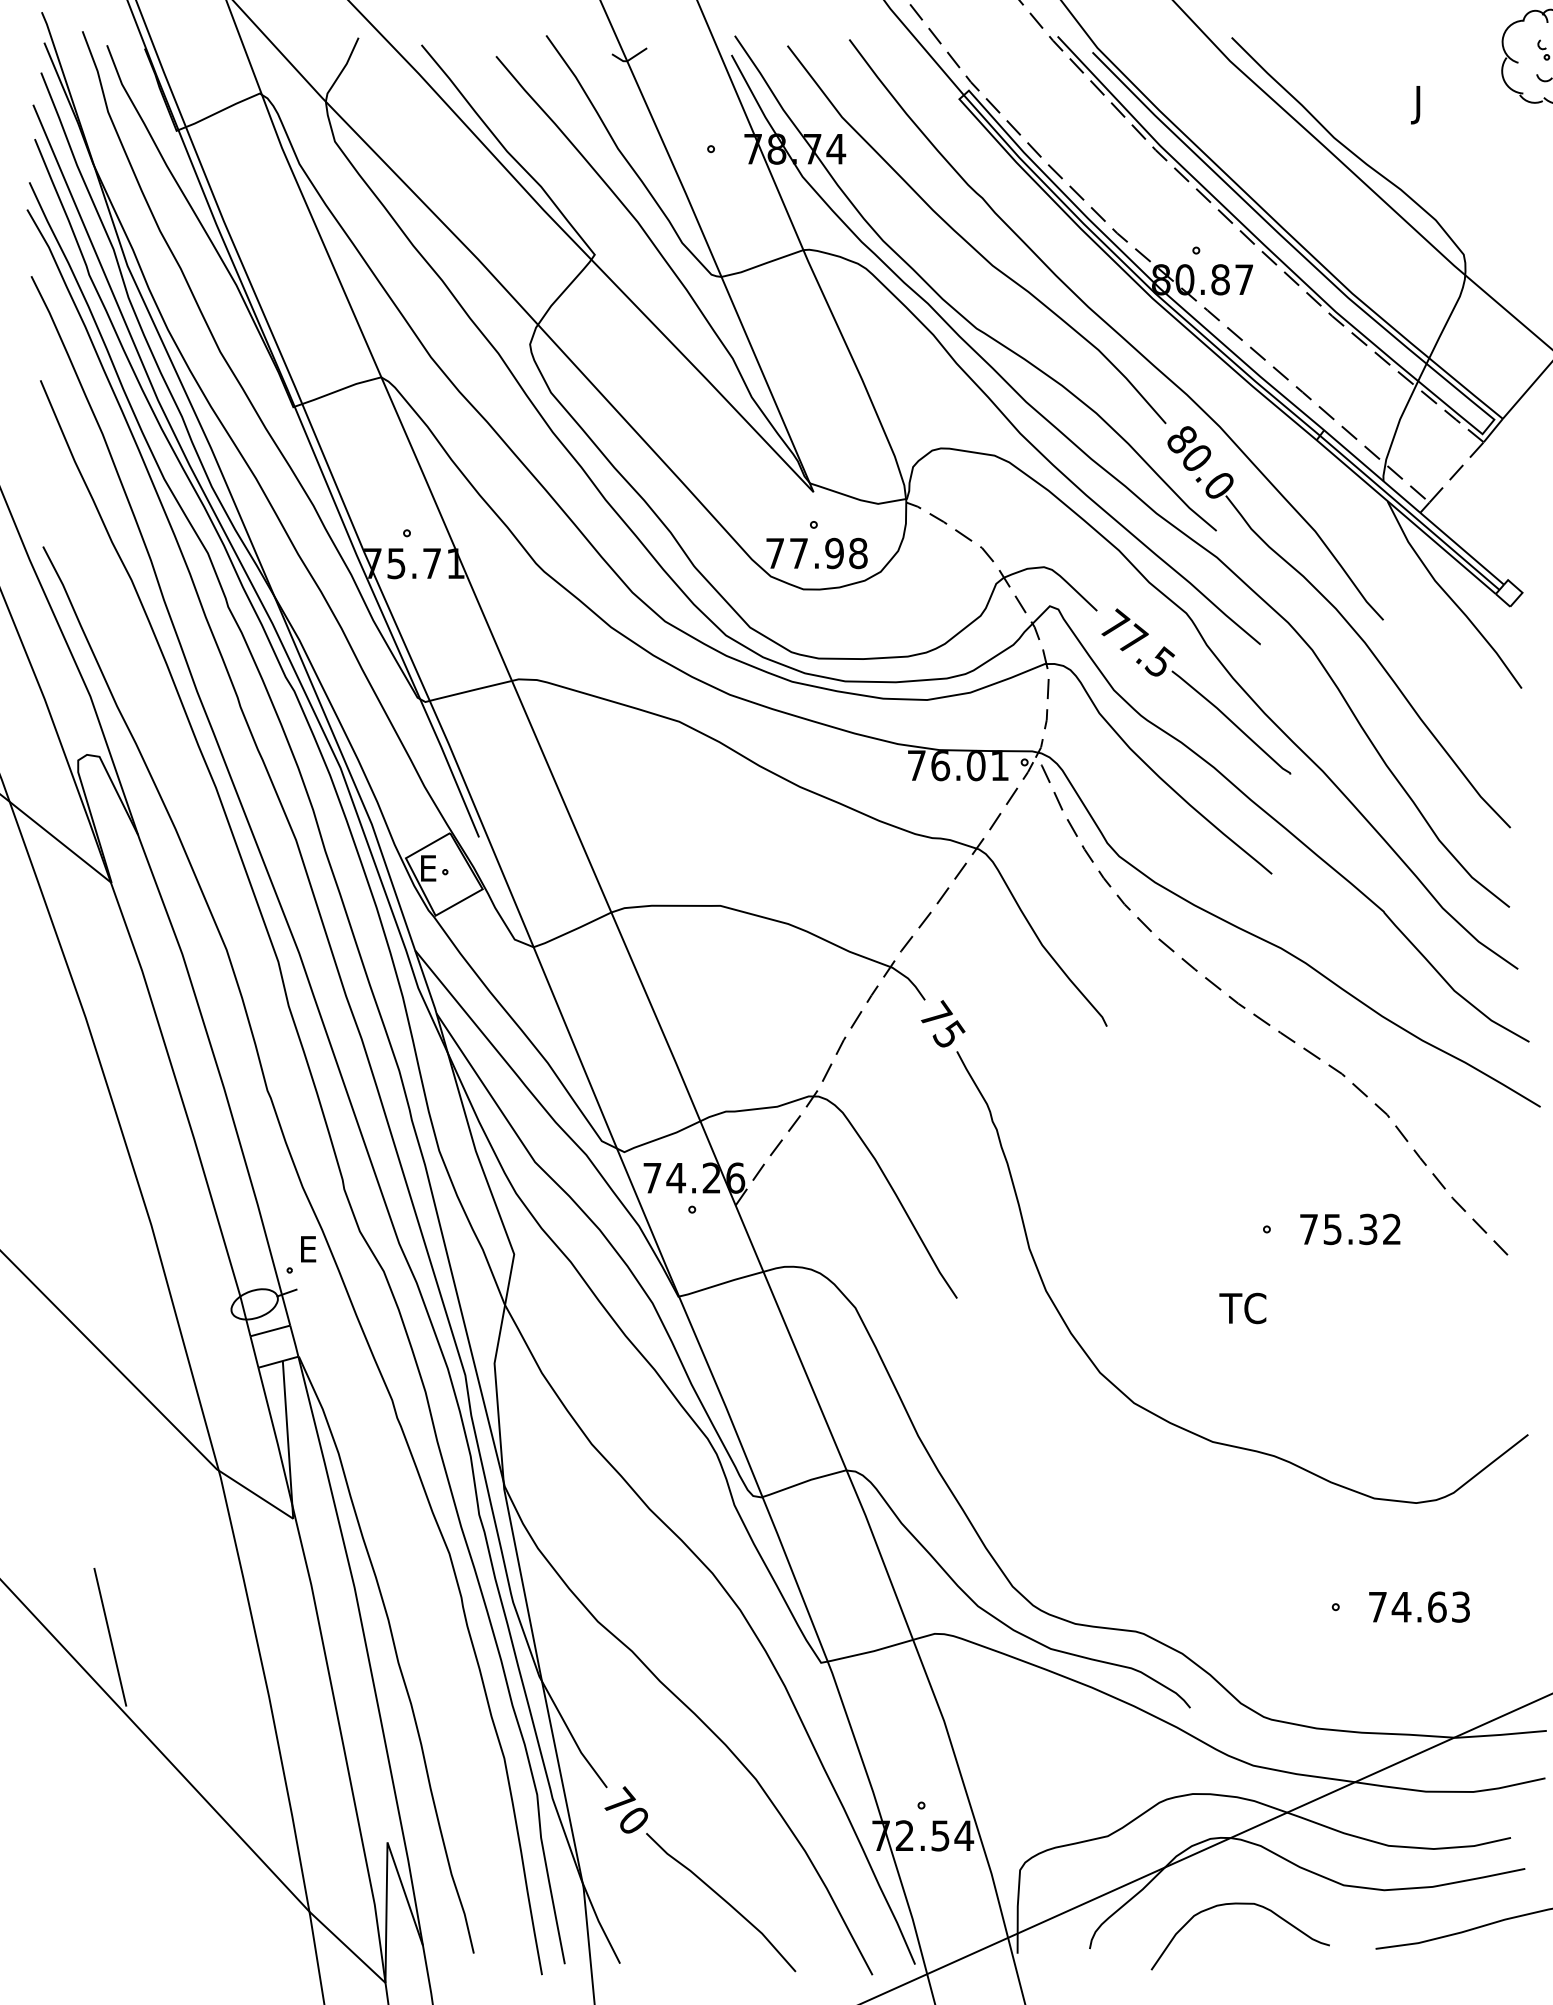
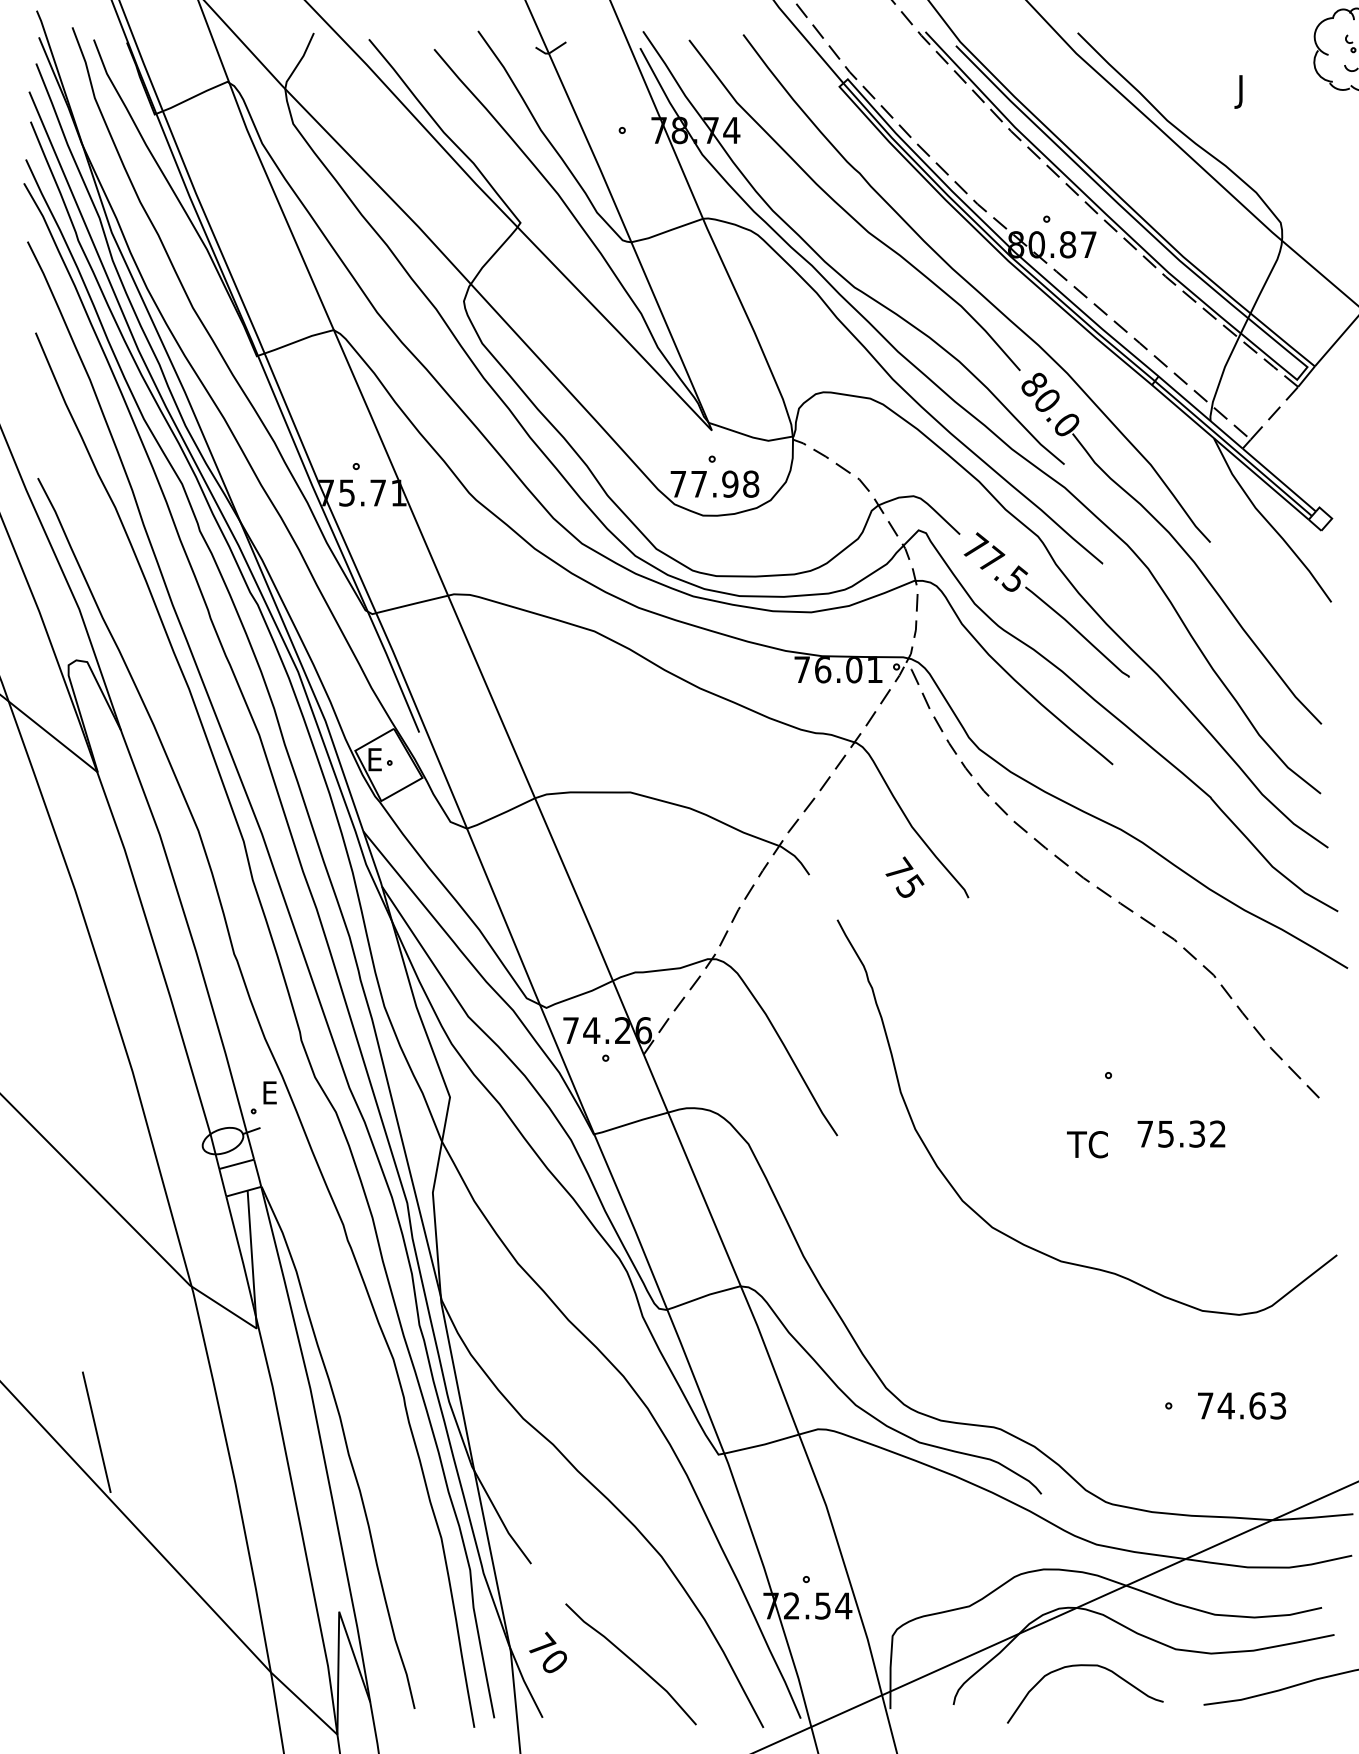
text: (943, 1023) -> (905, 877), moved
text: (1350, 1229) -> (1181, 1134), moved
text: (625, 1809) -> (547, 1652), moved

